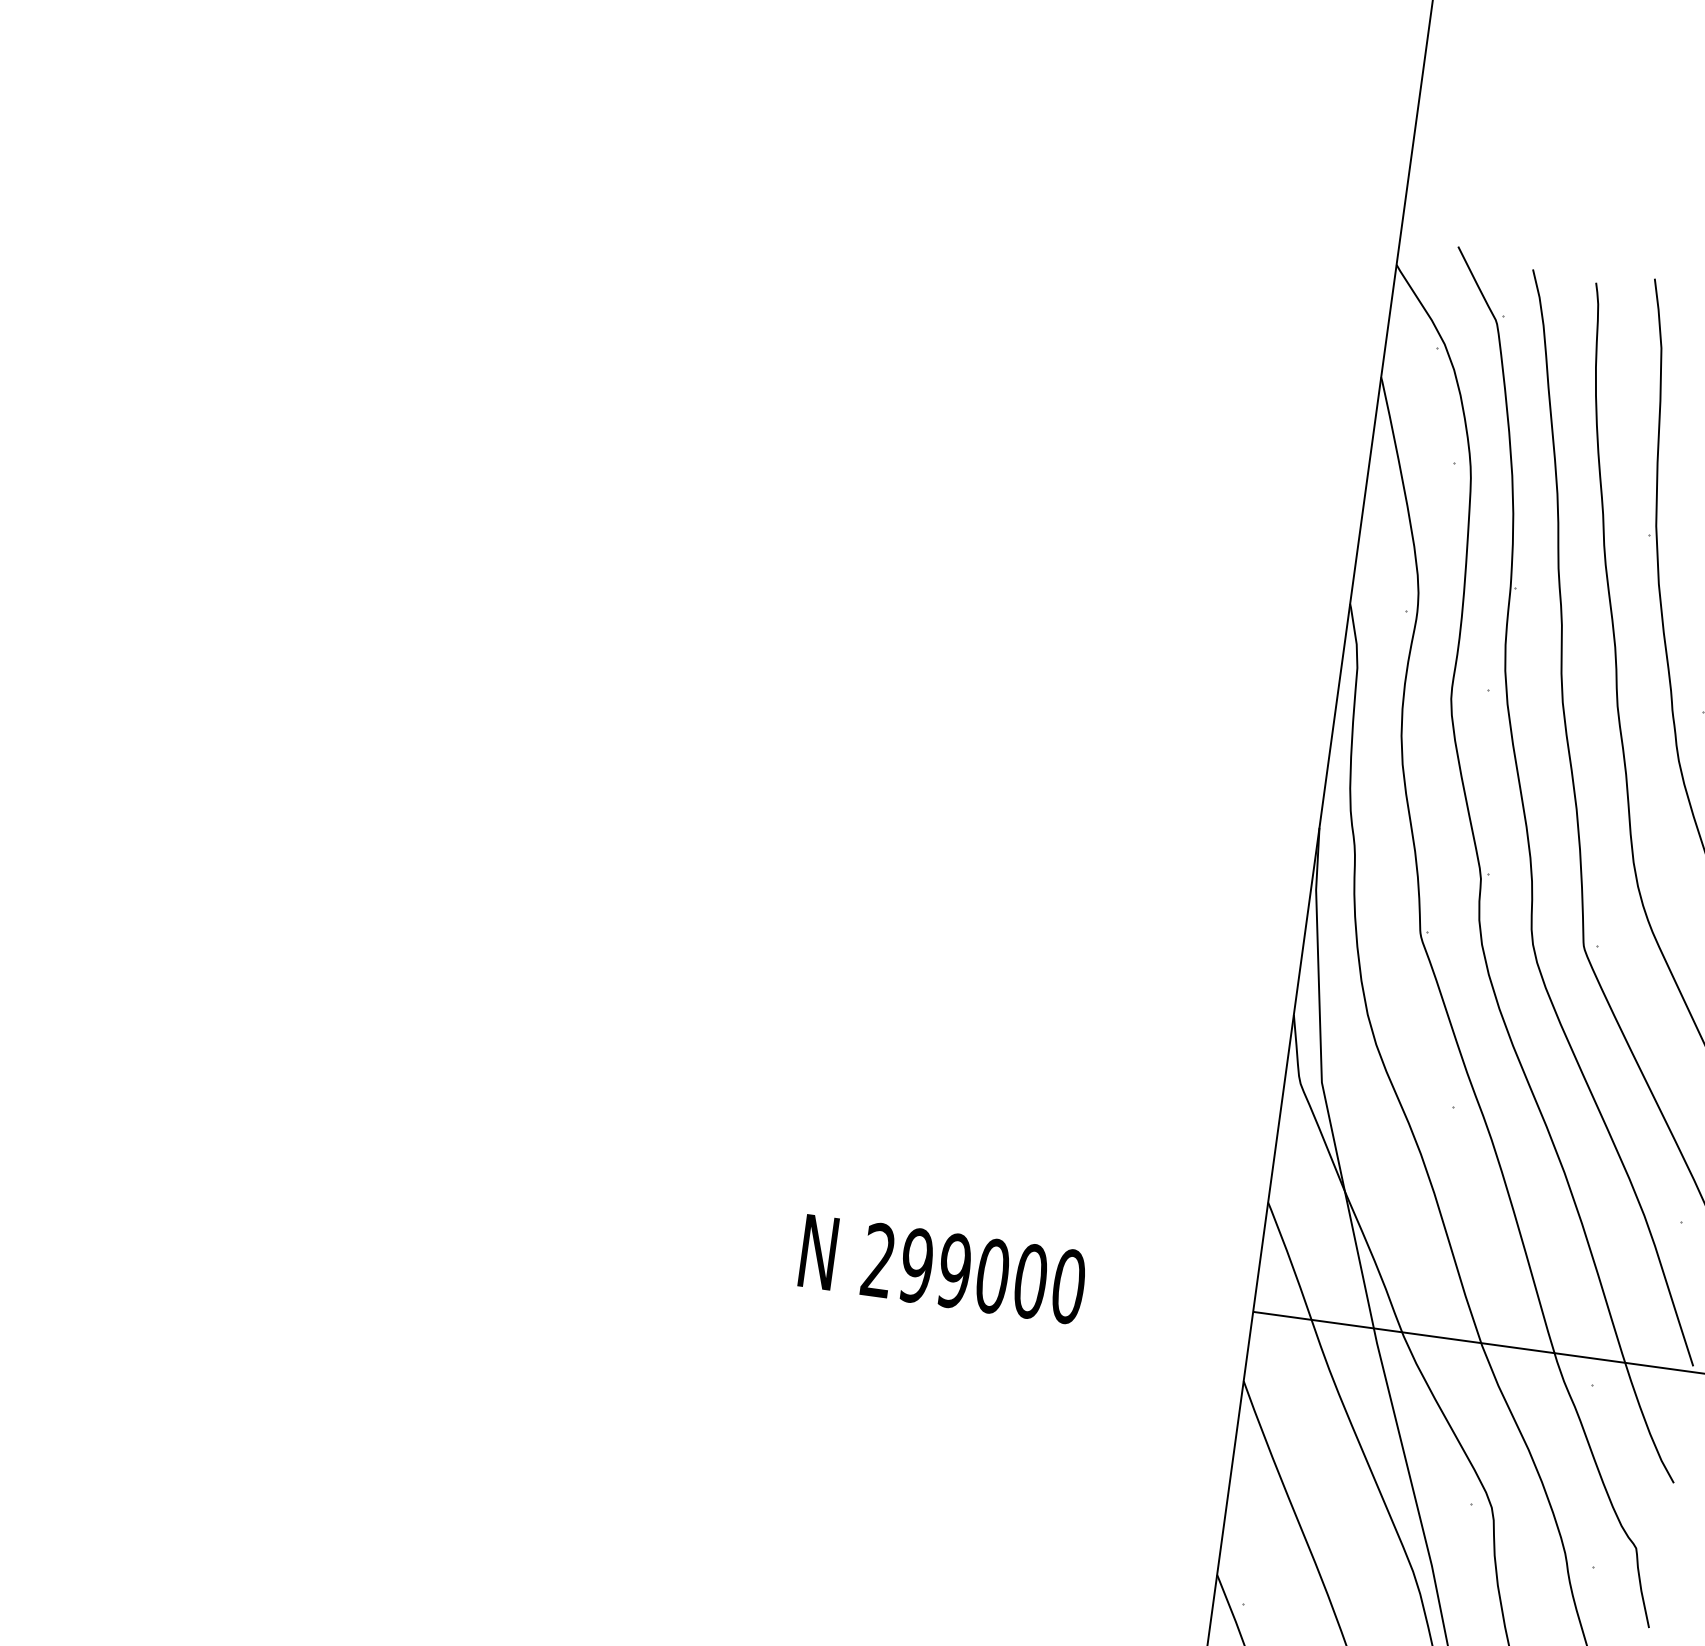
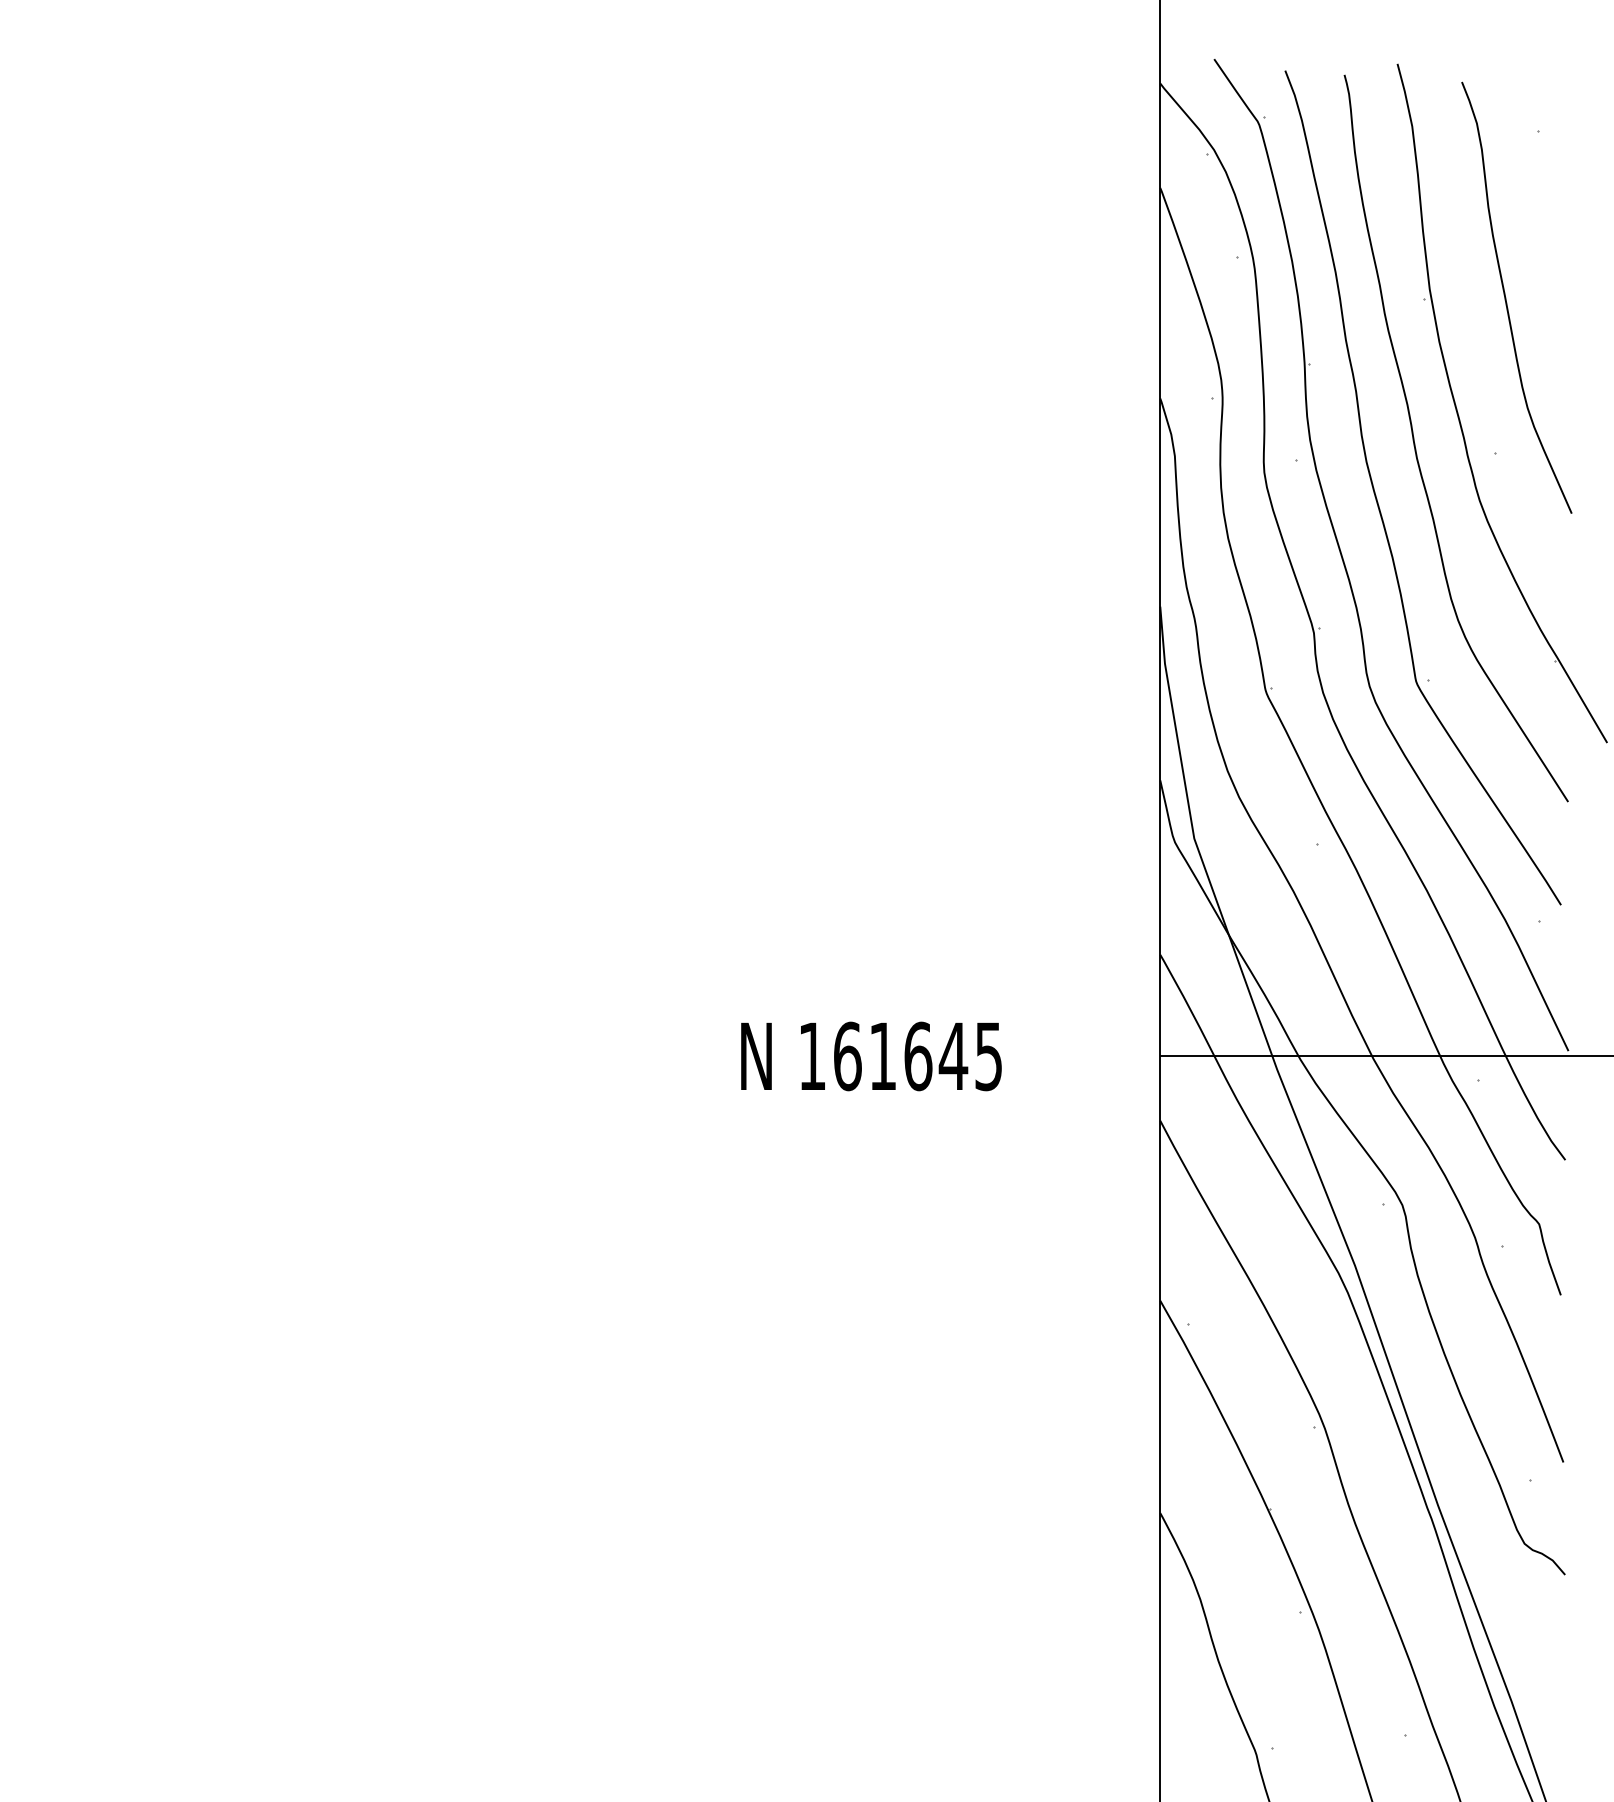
text: (973, 1273) -> (900, 1056), 299000 -> 161645

